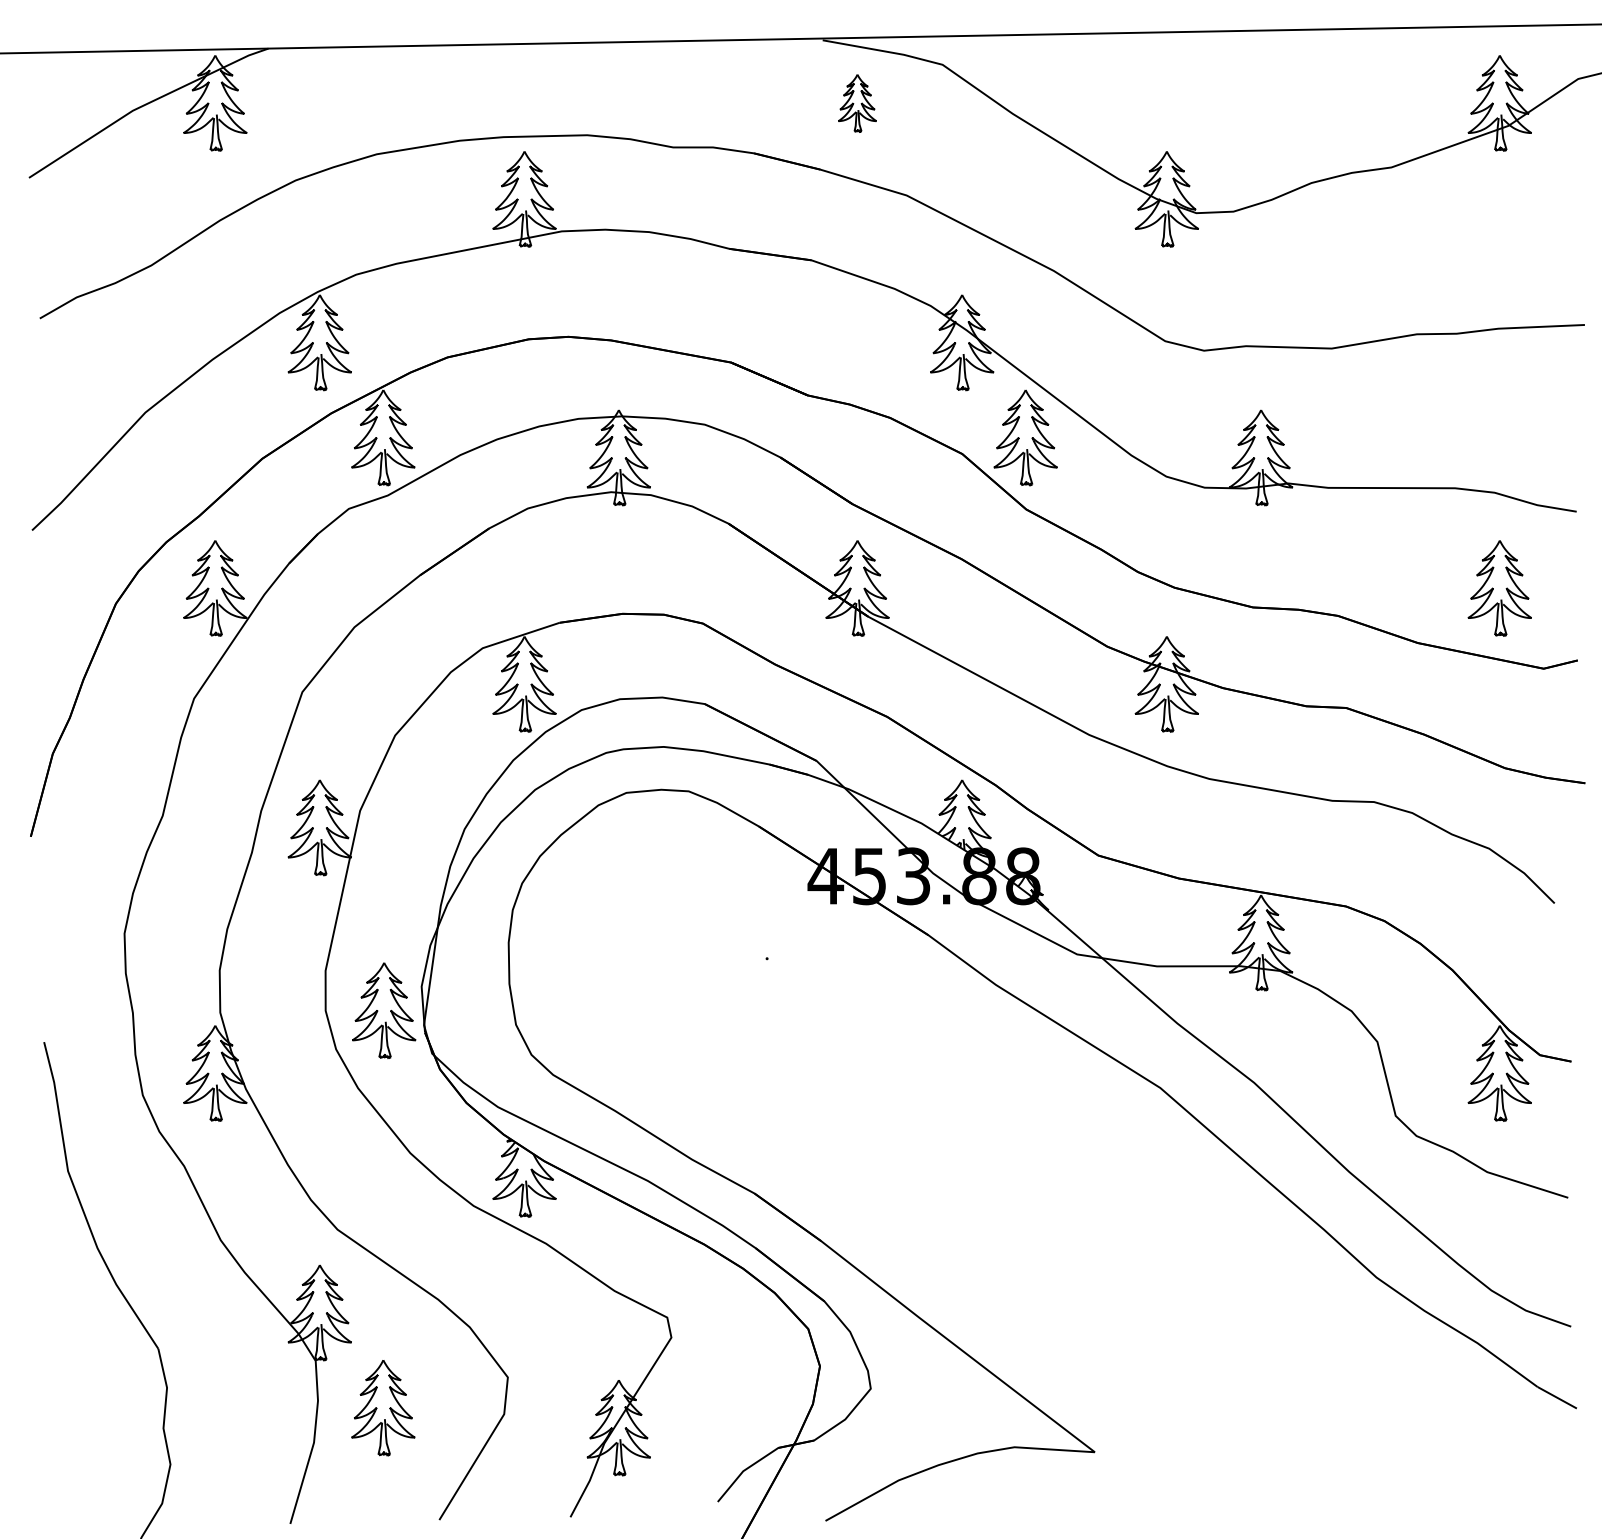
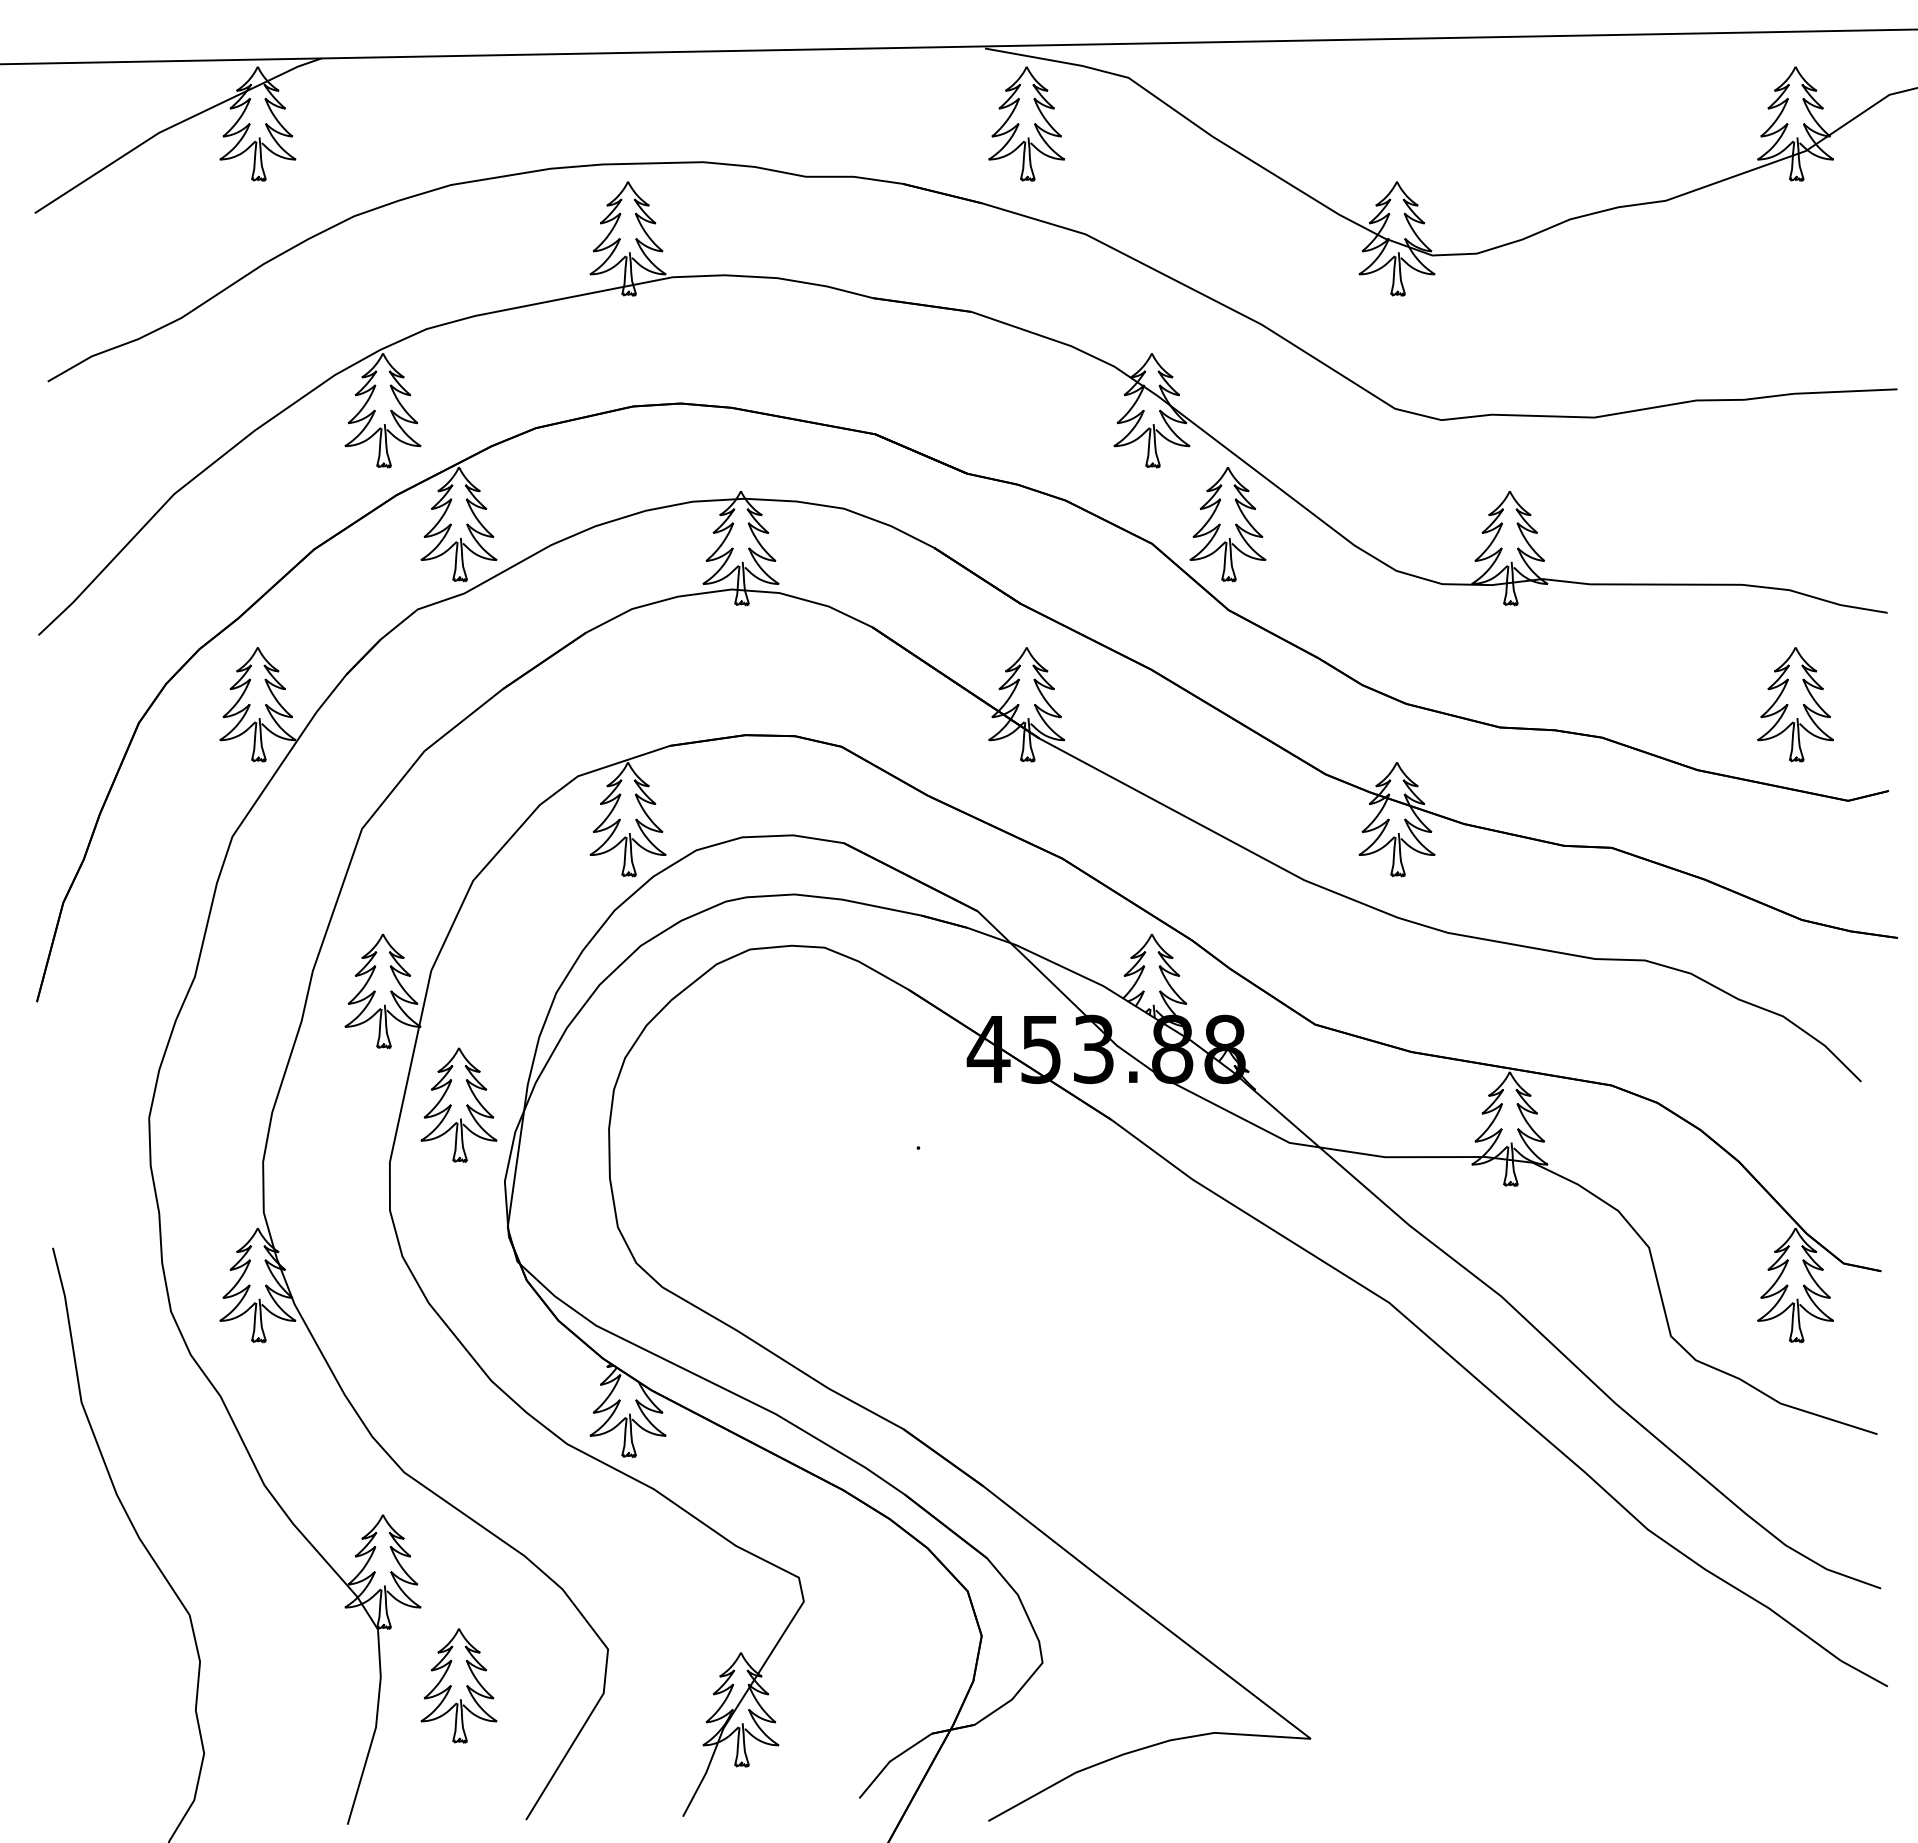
part: (857, 102) -> (1026, 123), size x1.67
part: (383, 1010) -> (458, 1104), moved

